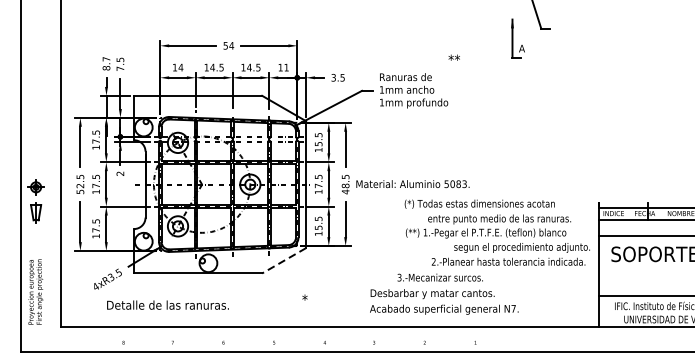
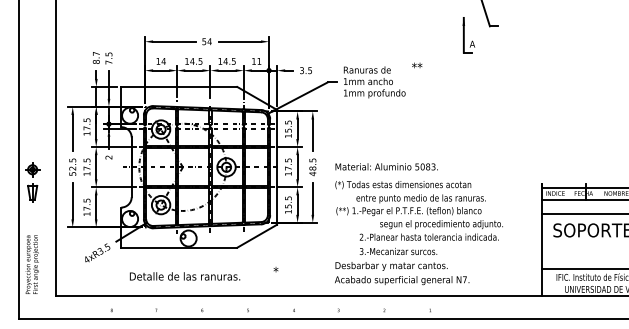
text: (454, 57) -> (417, 65), moved
text: (412, 183) -> (386, 166), moved
text: (496, 232) -> (418, 210), moved
line: (284, 261) -> (257, 236), dashed -> solid
text: (167, 305) -> (184, 276), moved

